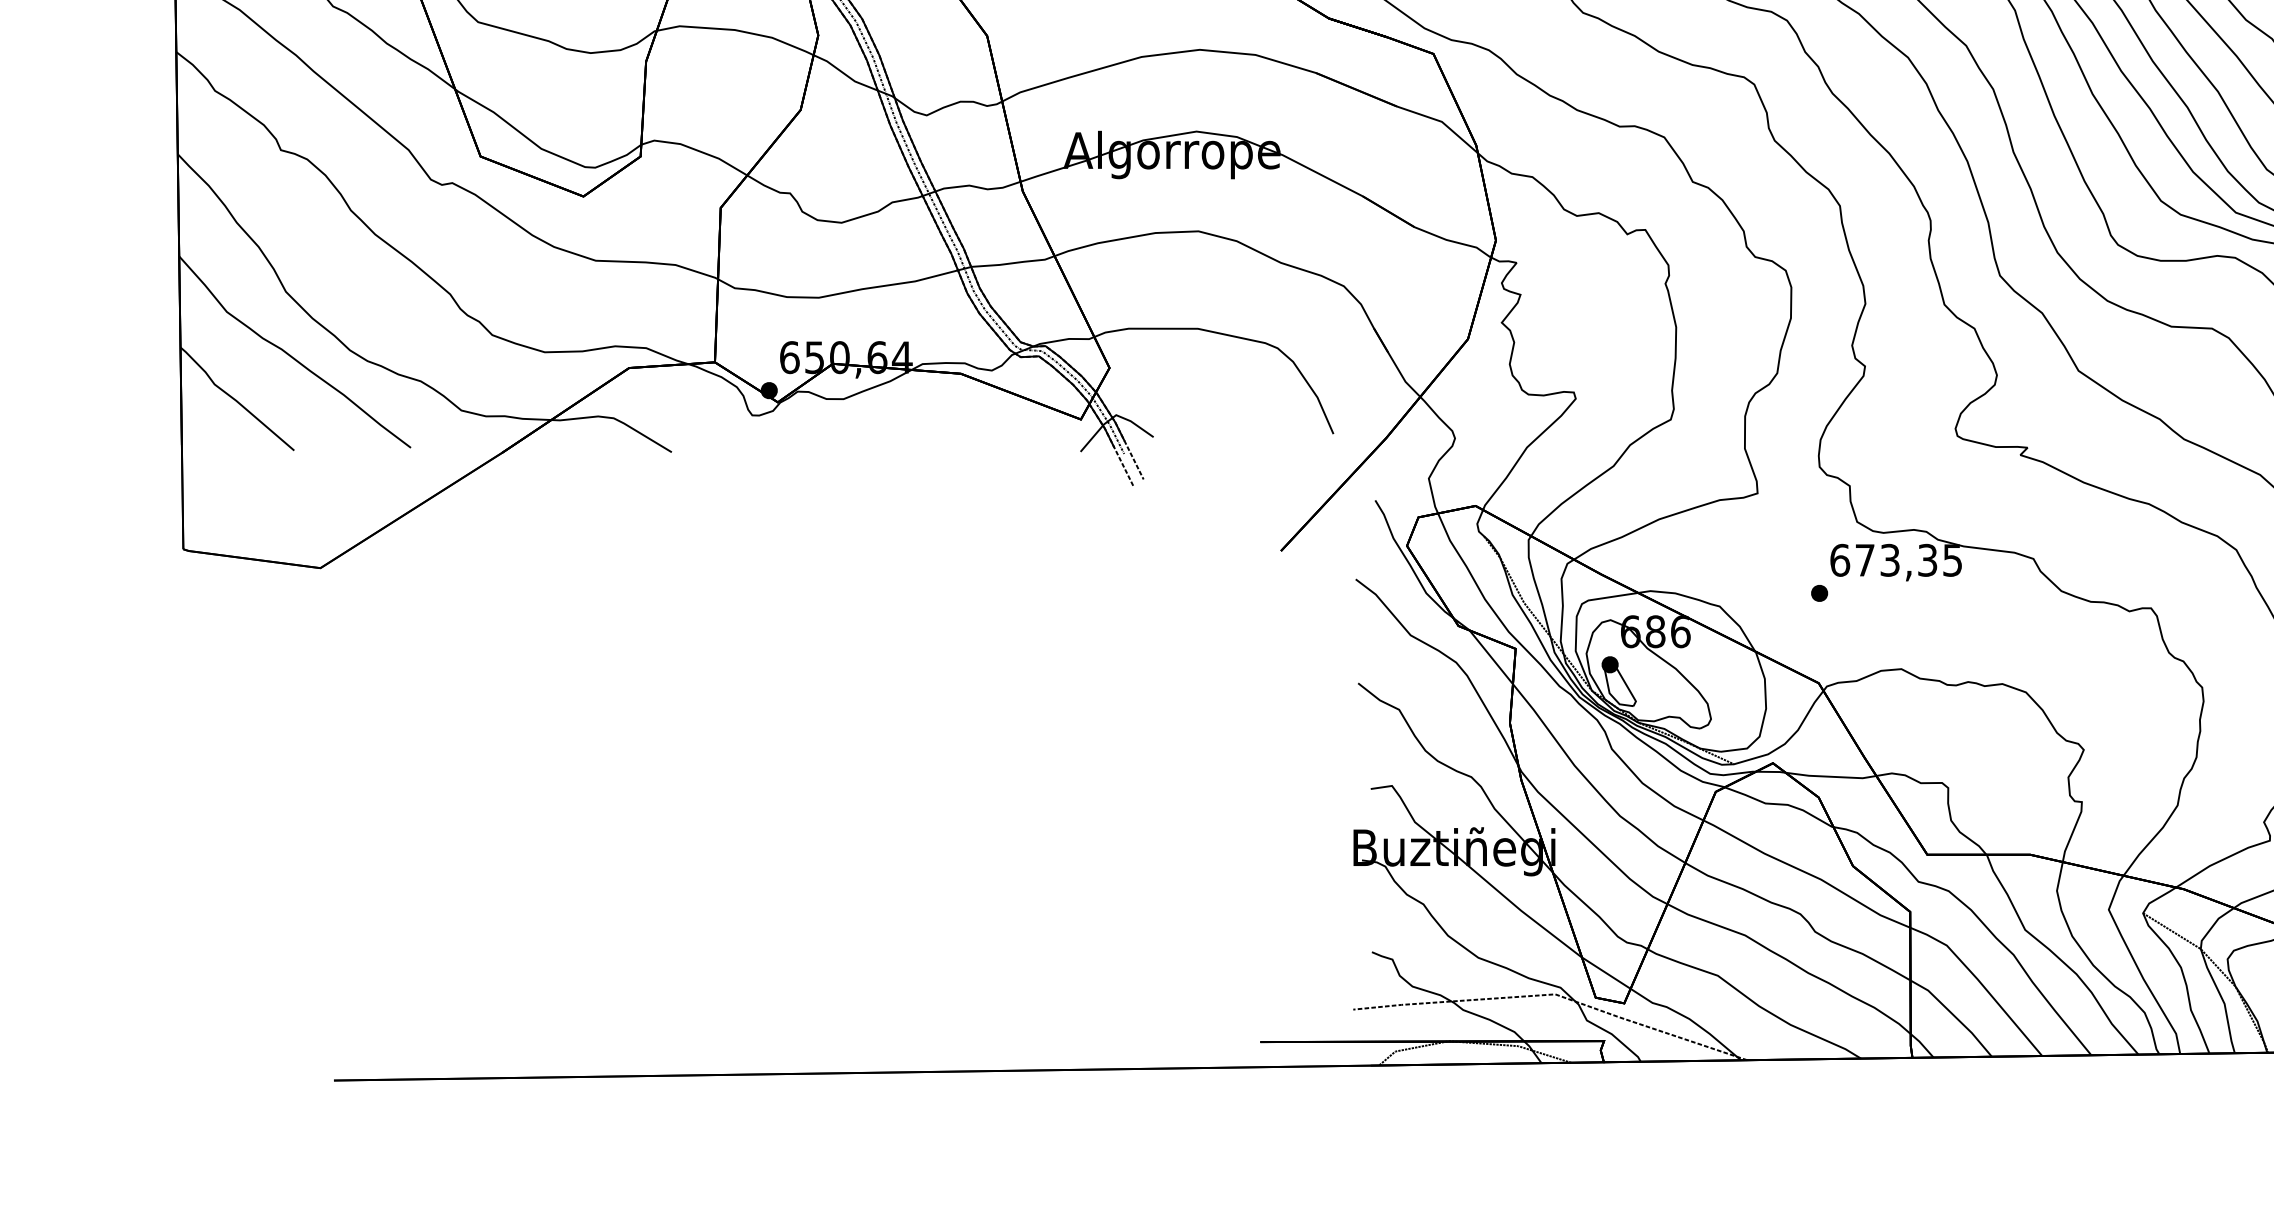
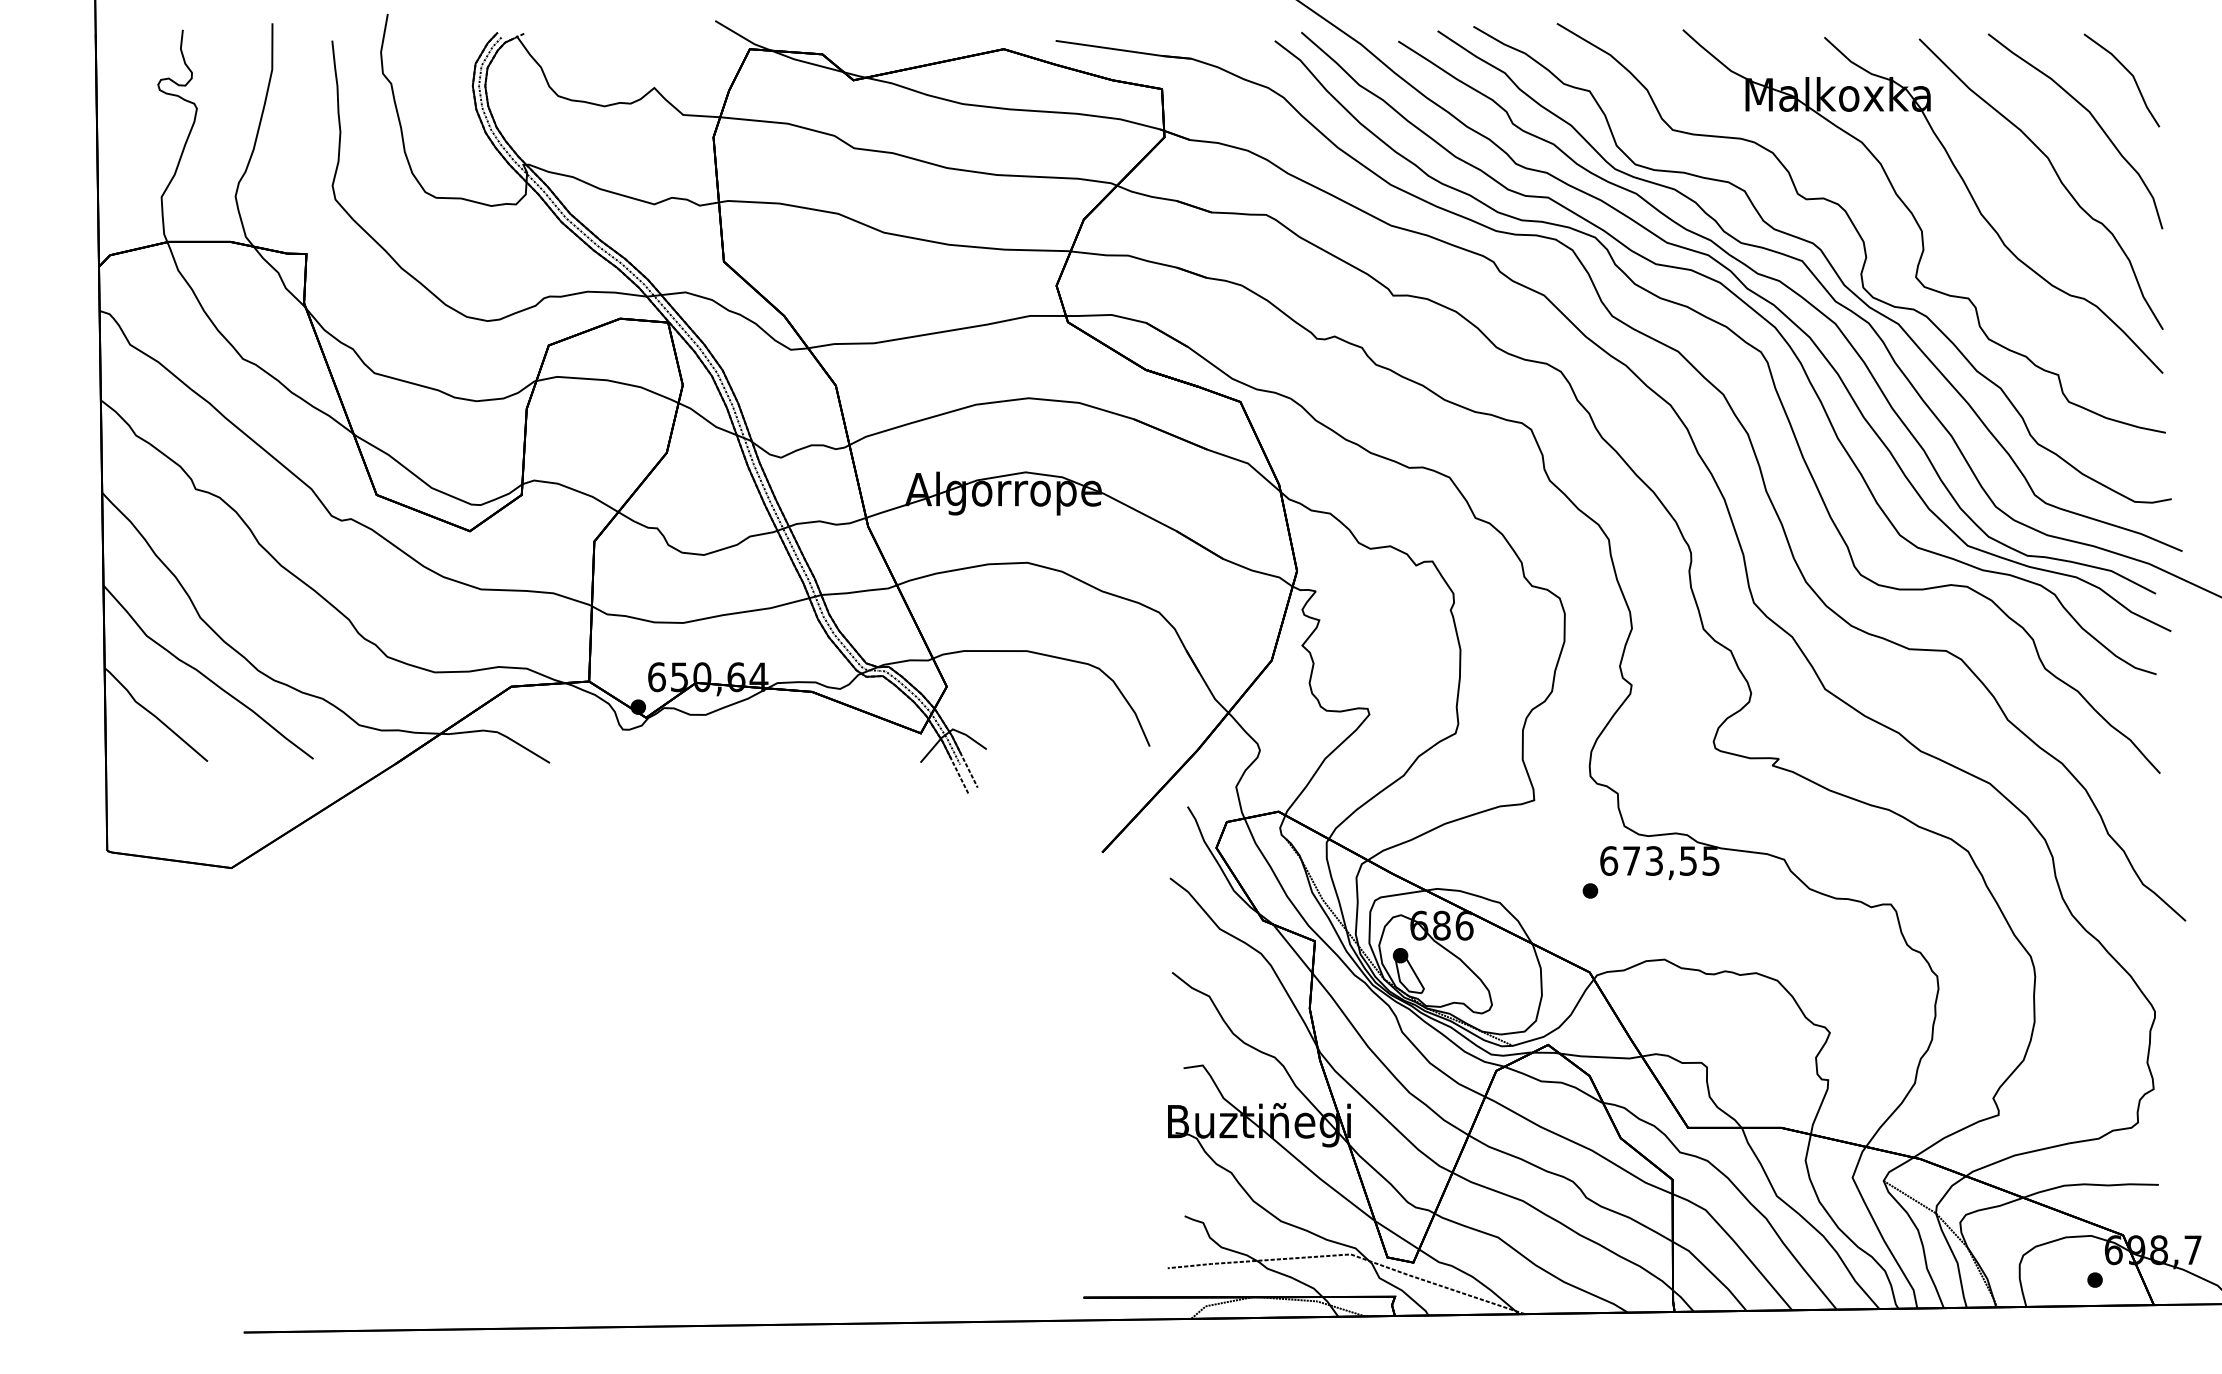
text: (1927, 559) -> (1688, 860), 673,35 -> 673,55

